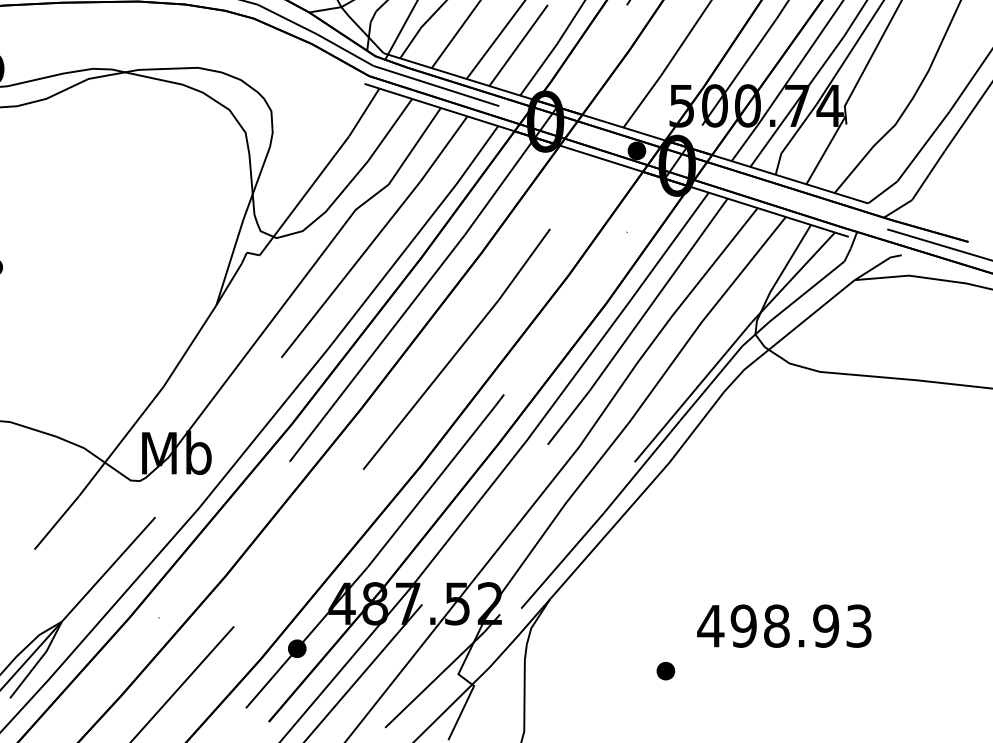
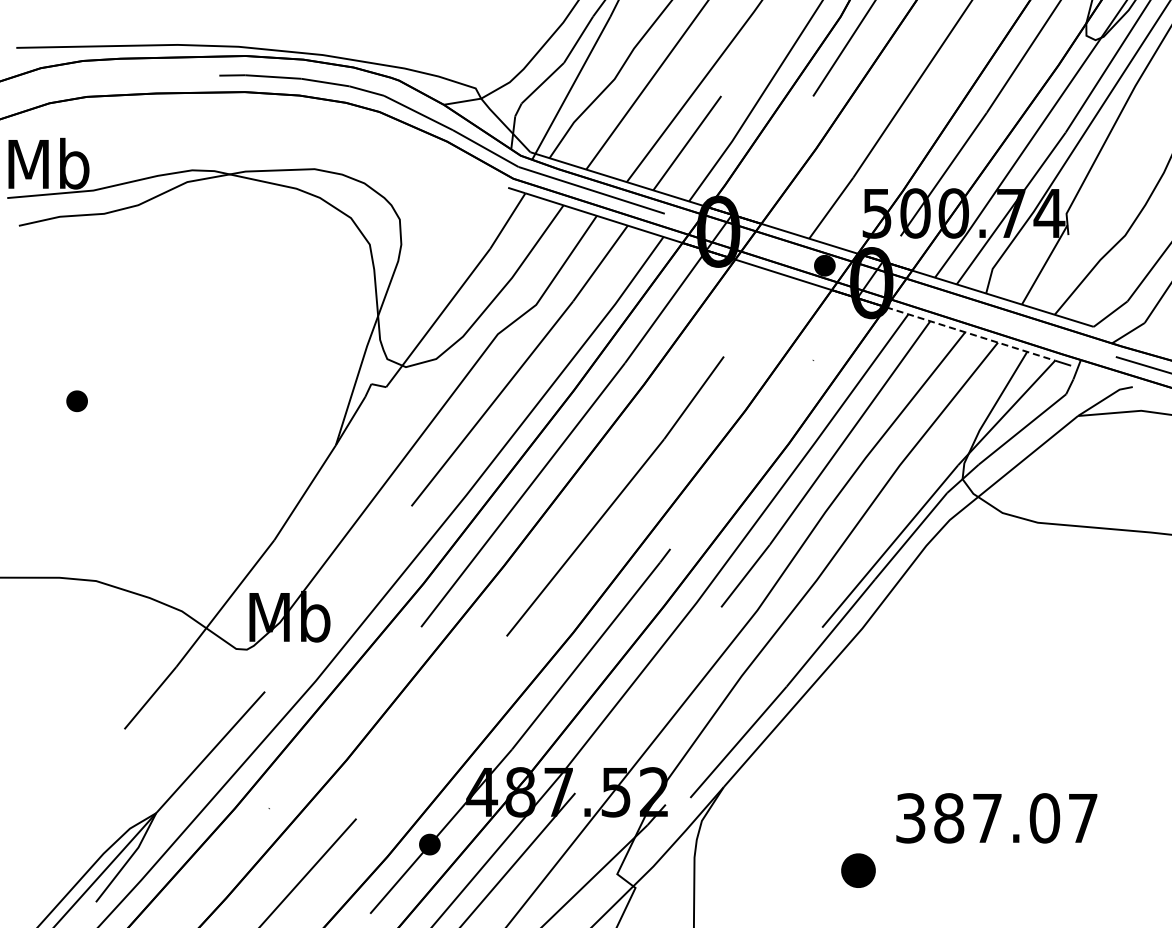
line: (762, 209) -> (970, 333), solid -> dashed
text: (783, 626) -> (995, 818), 498.93 -> 387.07
part: (665, 671) -> (858, 870), size x1.6

